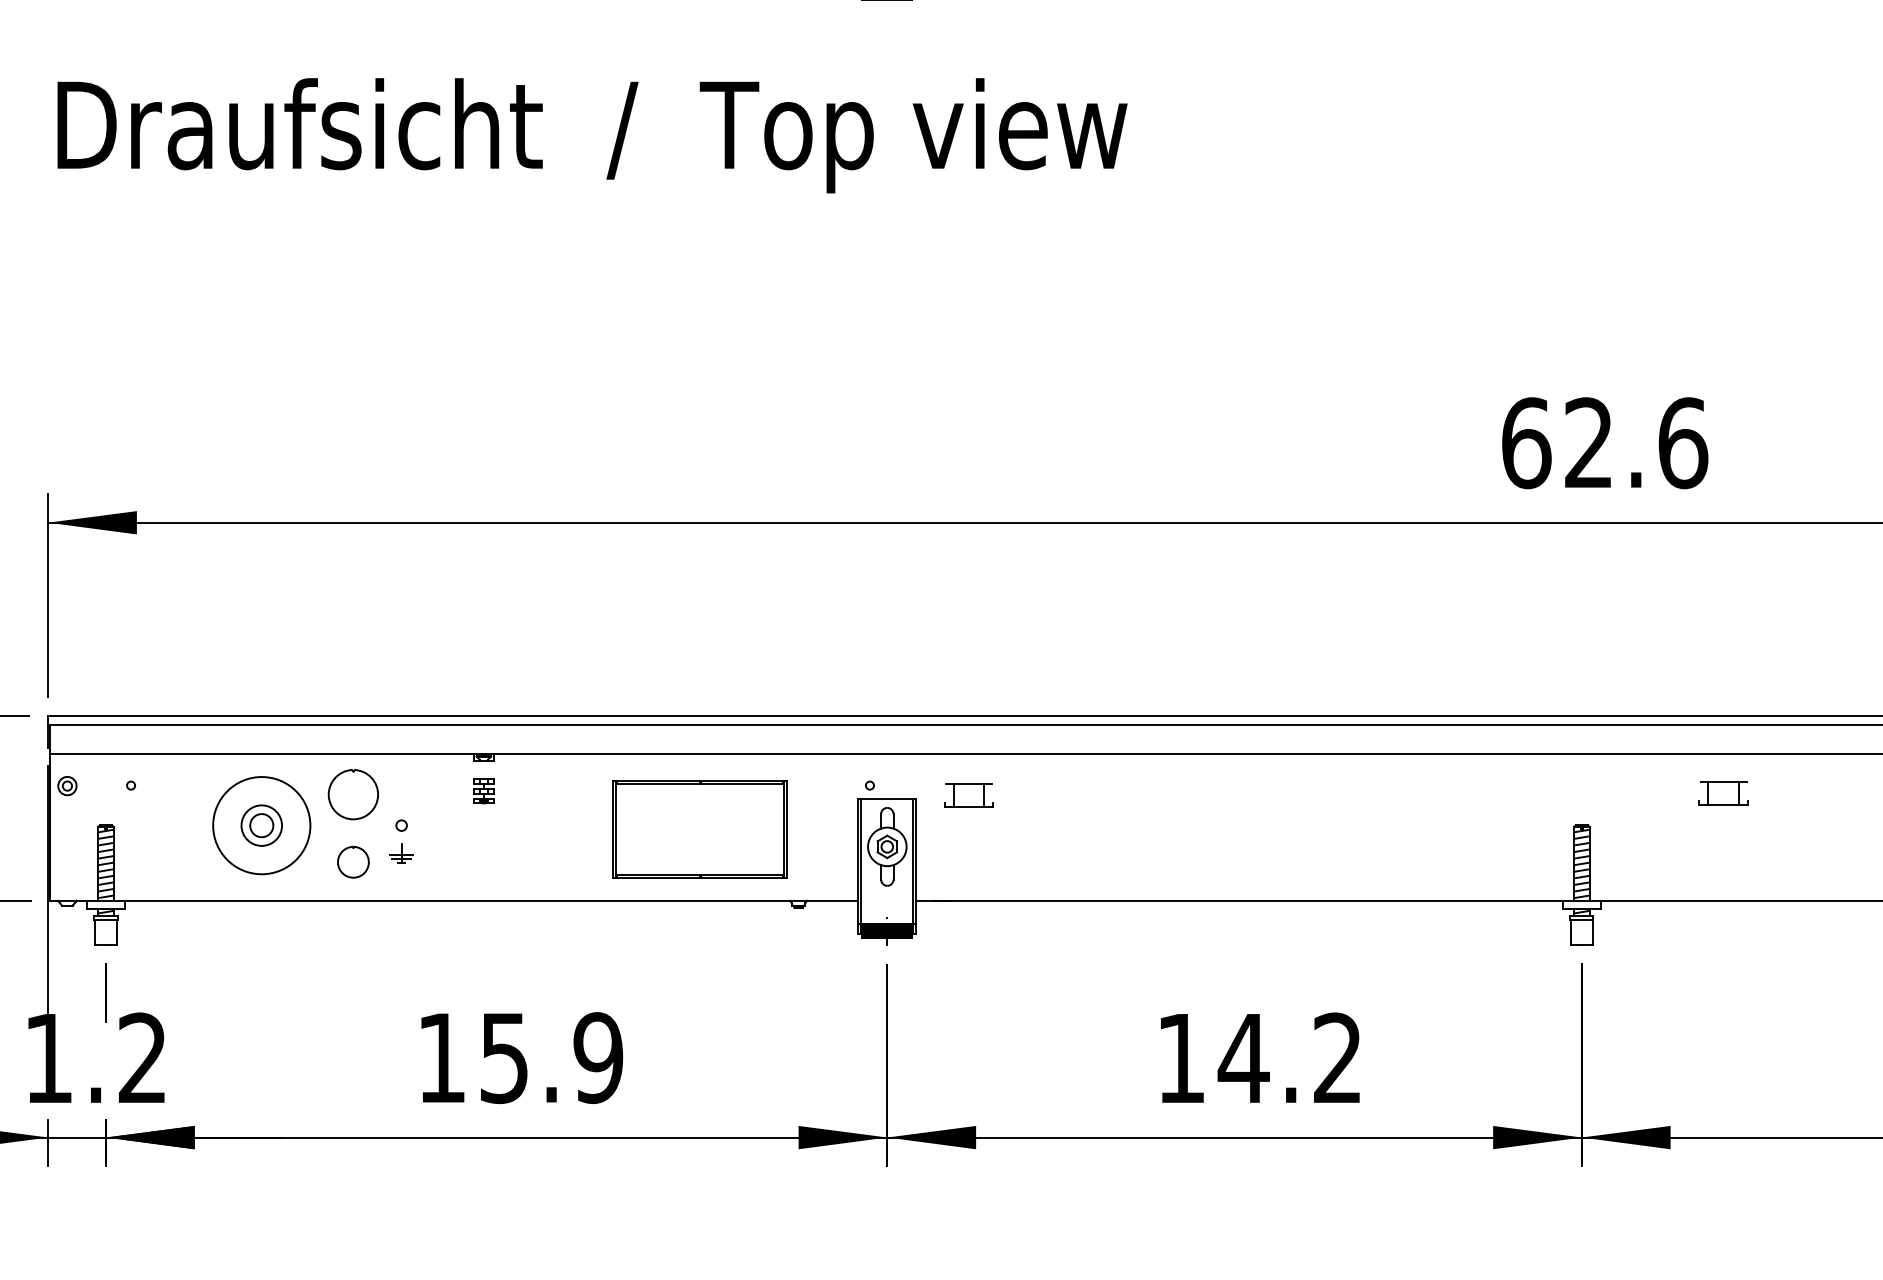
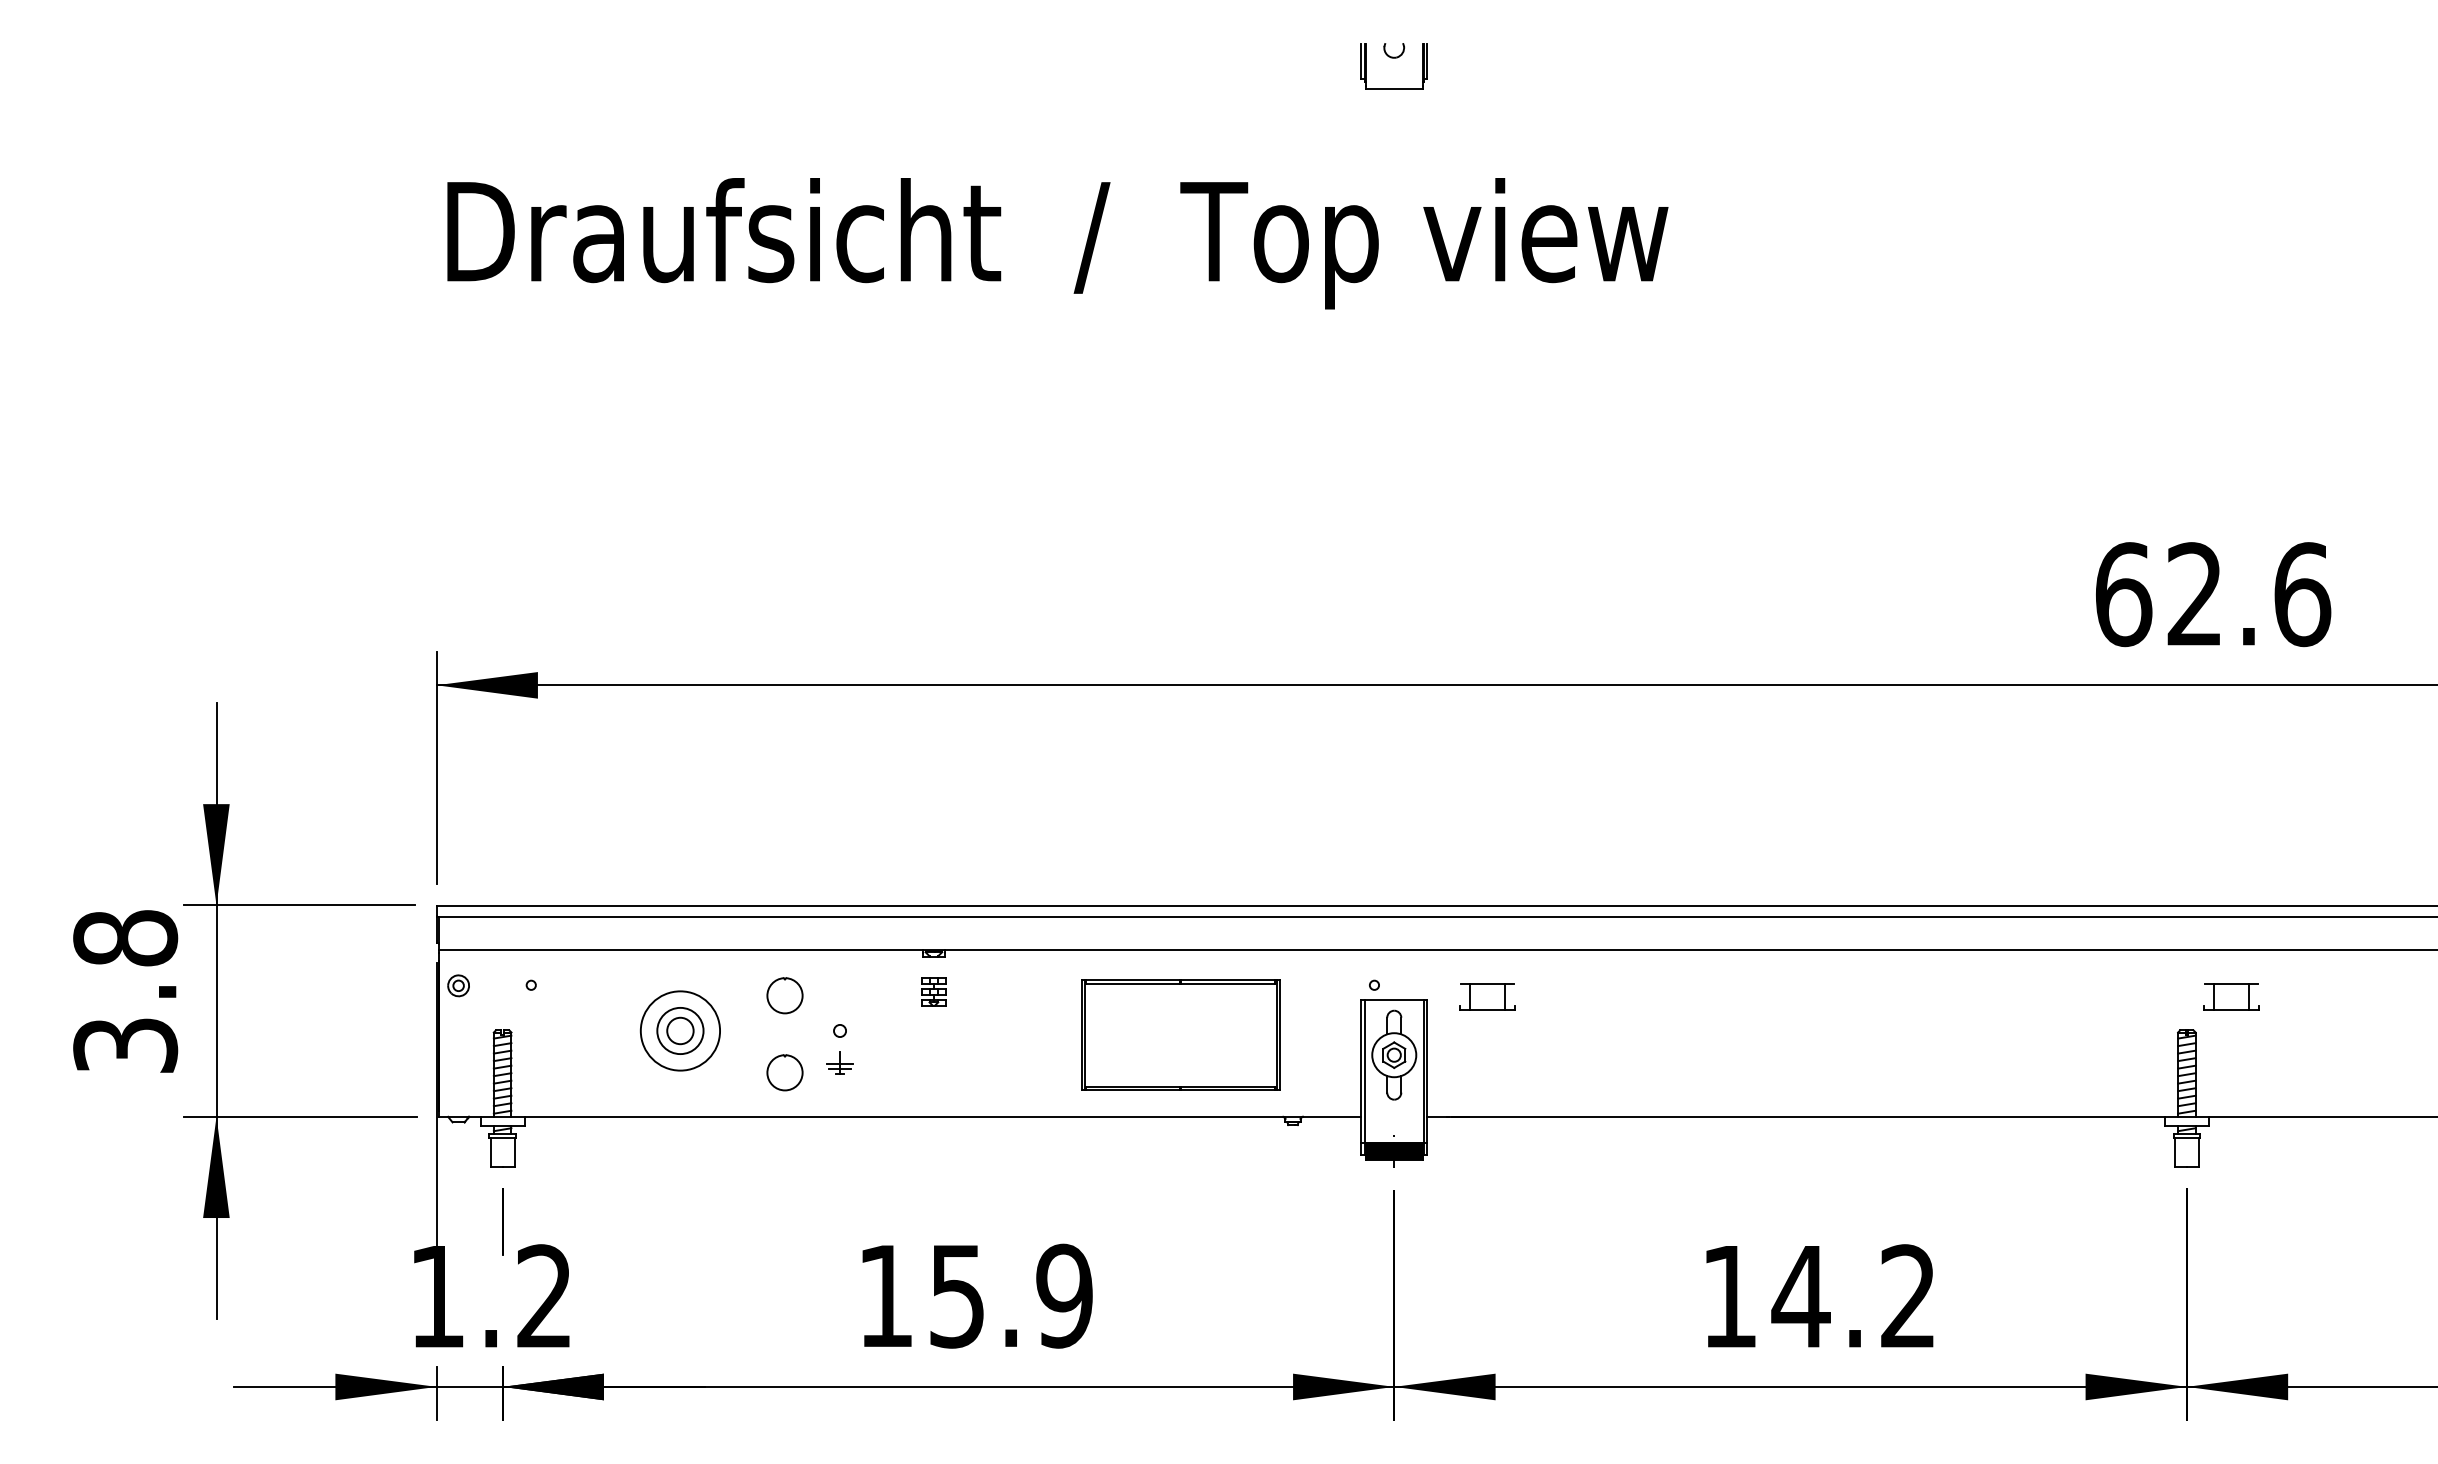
part: (1723, 792) -> (2231, 996), moved
part: (352, 794) -> (784, 995), size x0.62
circle: (261, 825) -> (680, 1030), size x0.71

